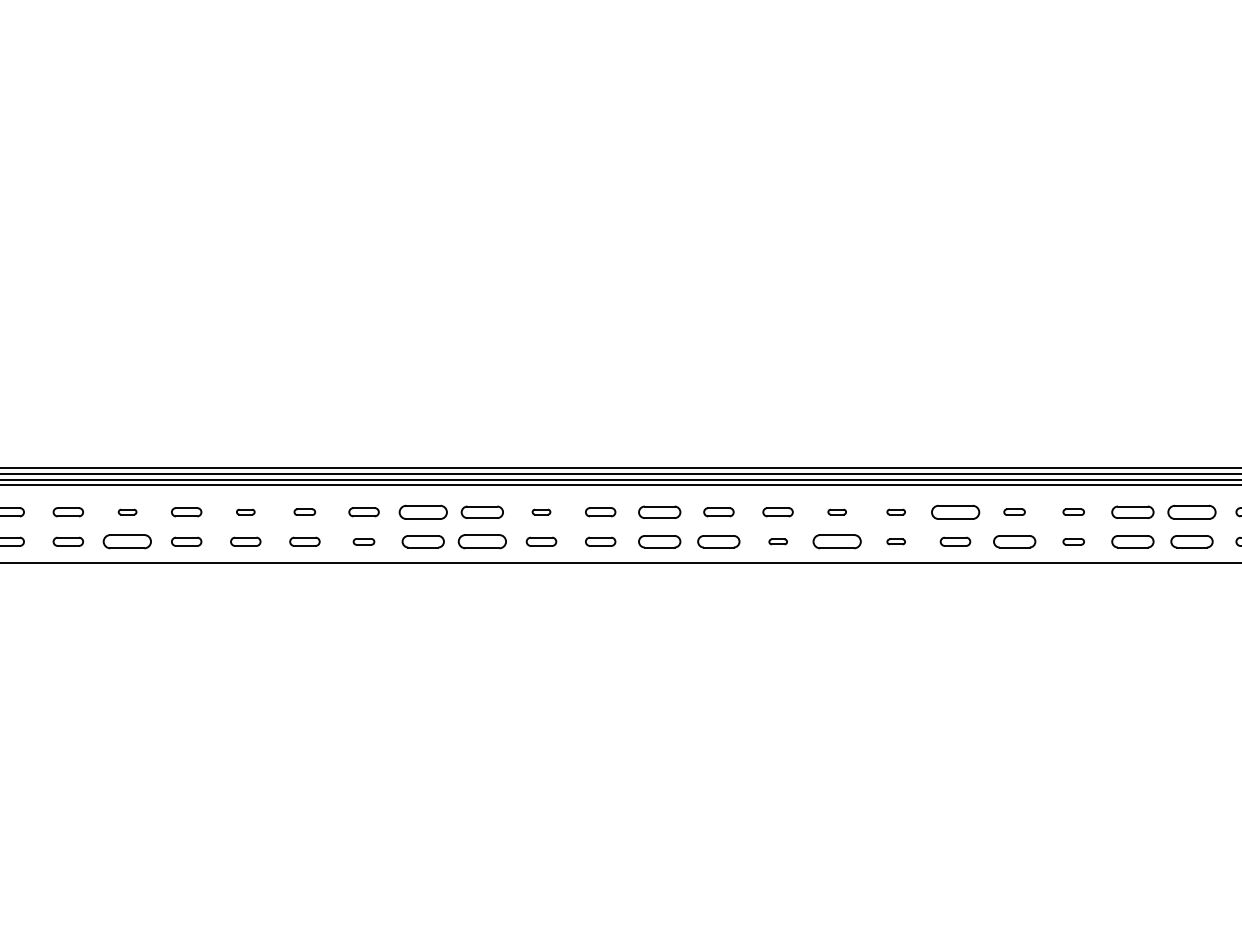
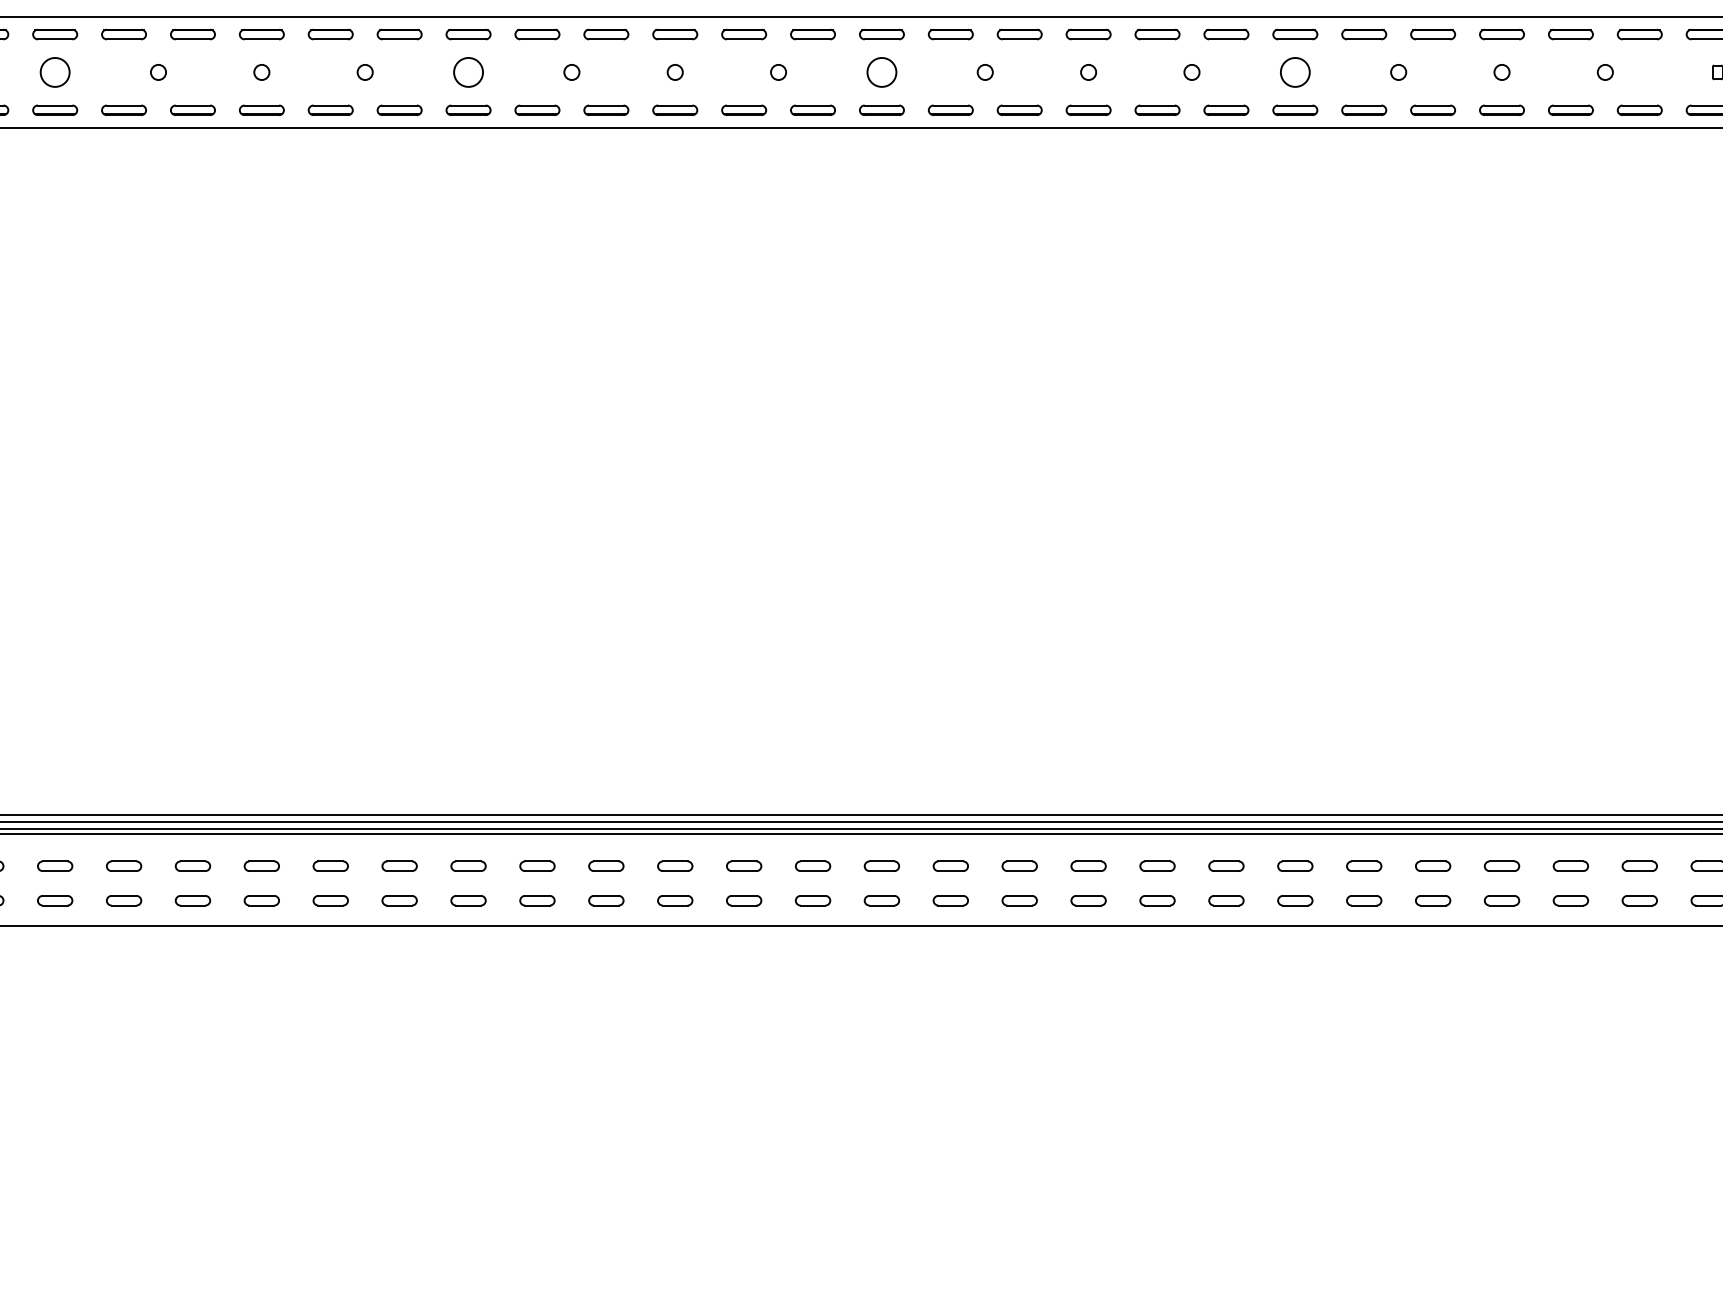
part: (127, 511) -> (55, 865), size x1.67
part: (245, 511) -> (192, 865), size x1.67
part: (304, 511) -> (261, 865), size x1.43
part: (423, 511) -> (399, 865), size x0.62
part: (482, 511) -> (468, 865), size x0.71
part: (541, 511) -> (537, 865), size x1.67
part: (660, 511) -> (675, 865), size x0.71
part: (836, 511) -> (881, 865), size x1.67
part: (896, 511) -> (950, 865), size x1.67
part: (955, 511) -> (1019, 865), size x0.62
part: (1014, 511) -> (1088, 865), size x1.43
part: (1073, 511) -> (1157, 865), size x1.43
part: (1132, 511) -> (1226, 865), size x0.71
part: (1192, 511) -> (1295, 865), size x0.62
part: (127, 541) -> (55, 900), size x0.62
part: (363, 541) -> (330, 900), size x1.43
part: (423, 541) -> (399, 900), size x0.71
part: (482, 541) -> (468, 900), size x0.62
part: (660, 541) -> (675, 900), size x0.71
part: (719, 541) -> (744, 900), size x0.71
part: (778, 541) -> (813, 900), size x1.67
part: (836, 541) -> (881, 900), size x0.62
part: (896, 541) -> (950, 900), size x1.67
part: (1014, 541) -> (1088, 900), size x0.71
part: (1073, 541) -> (1157, 900), size x1.43
part: (1132, 541) -> (1226, 900), size x0.71
part: (1192, 541) -> (1295, 900), size x0.71

